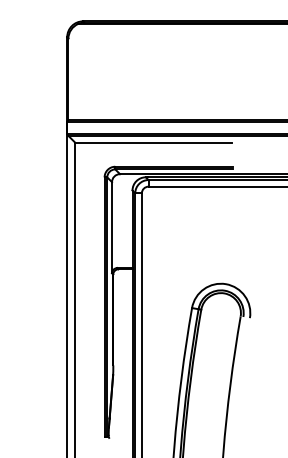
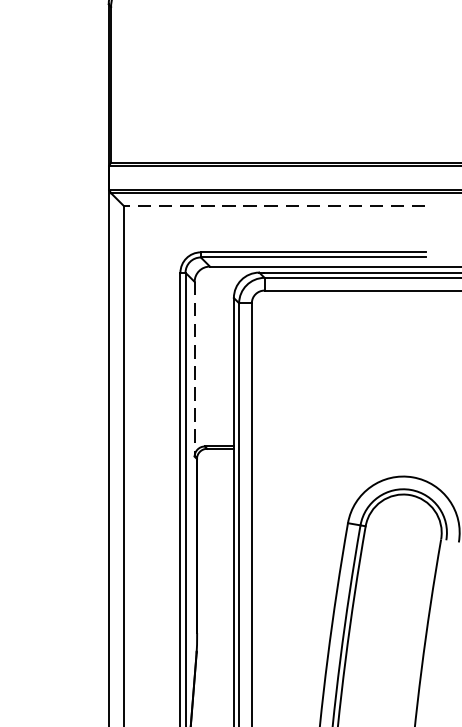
line: (153, 142) -> (274, 205), solid -> dashed
line: (112, 227) -> (195, 368), solid -> dashed

